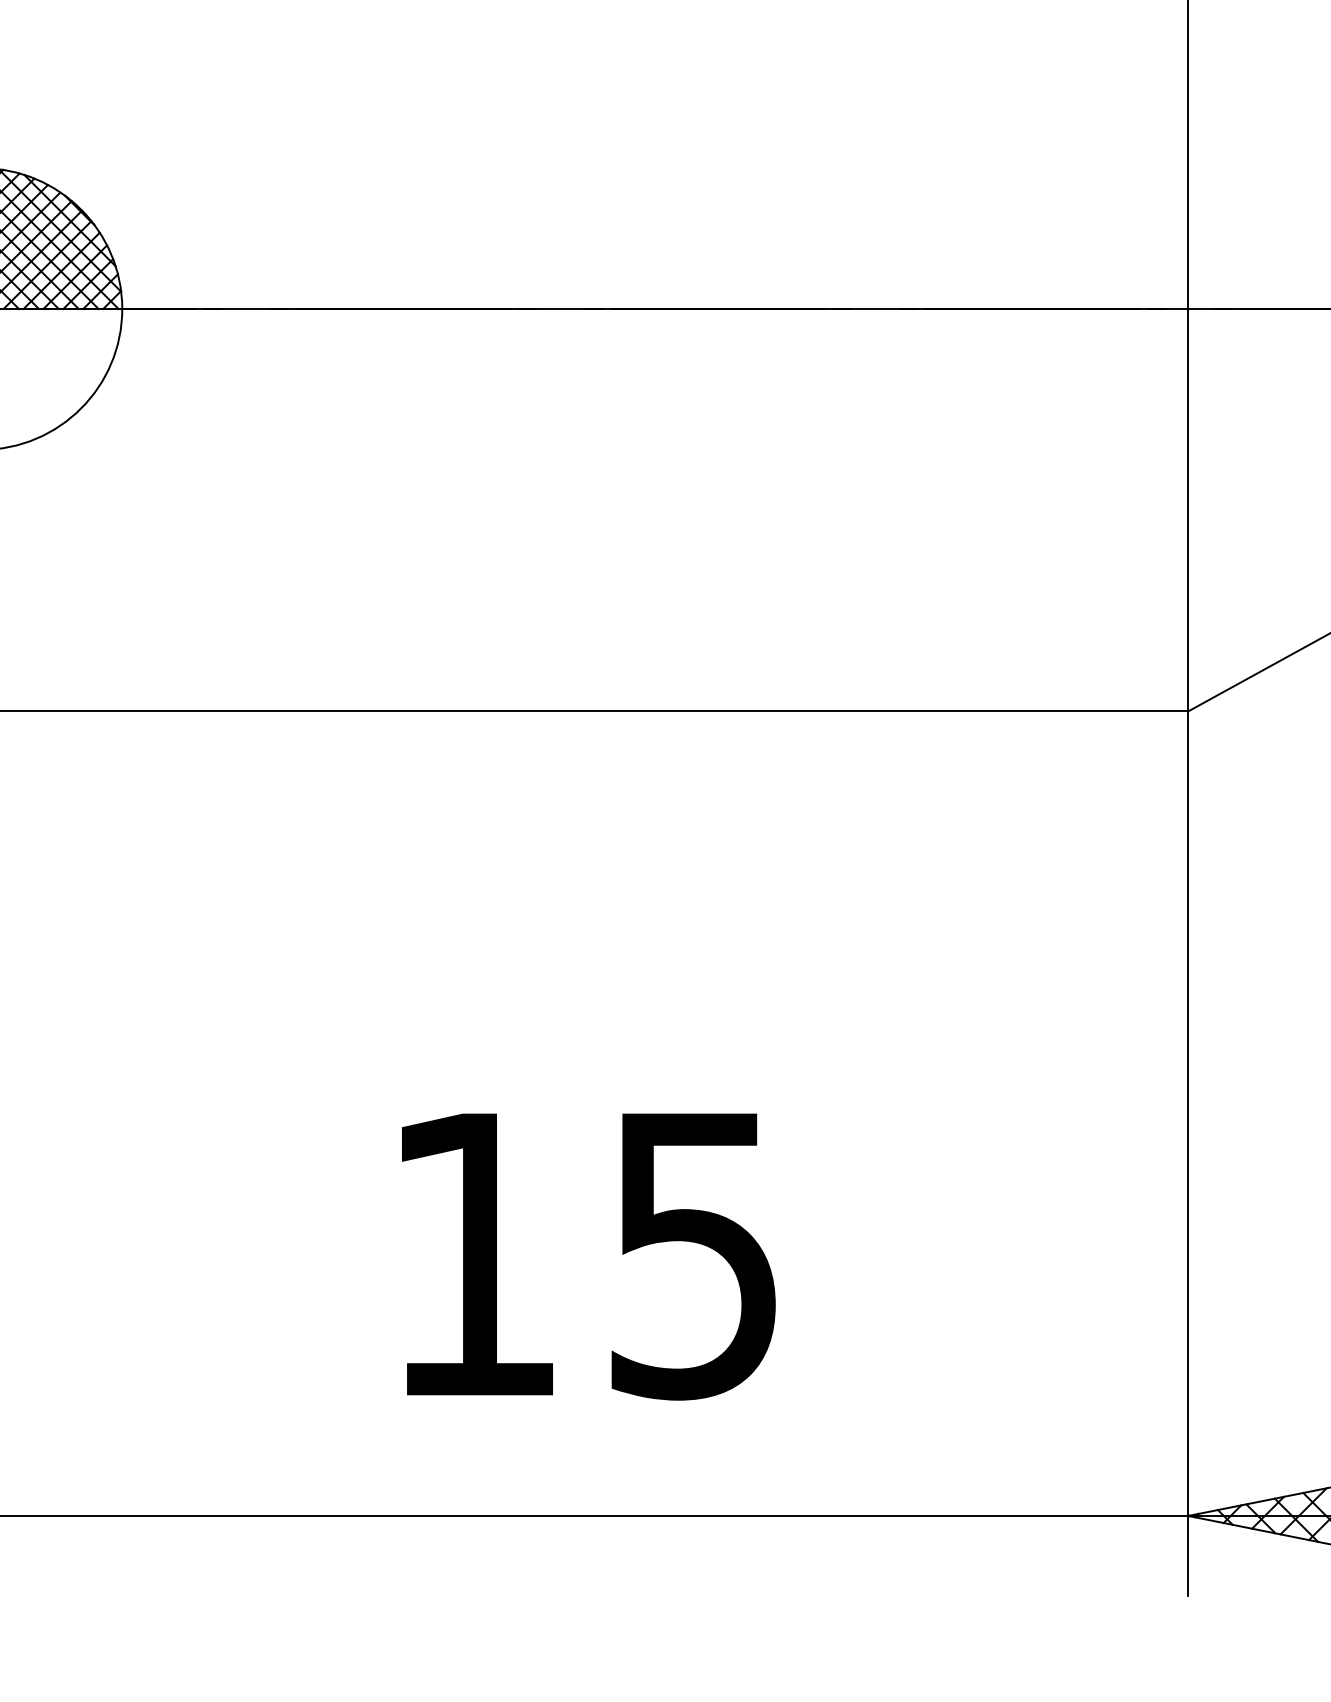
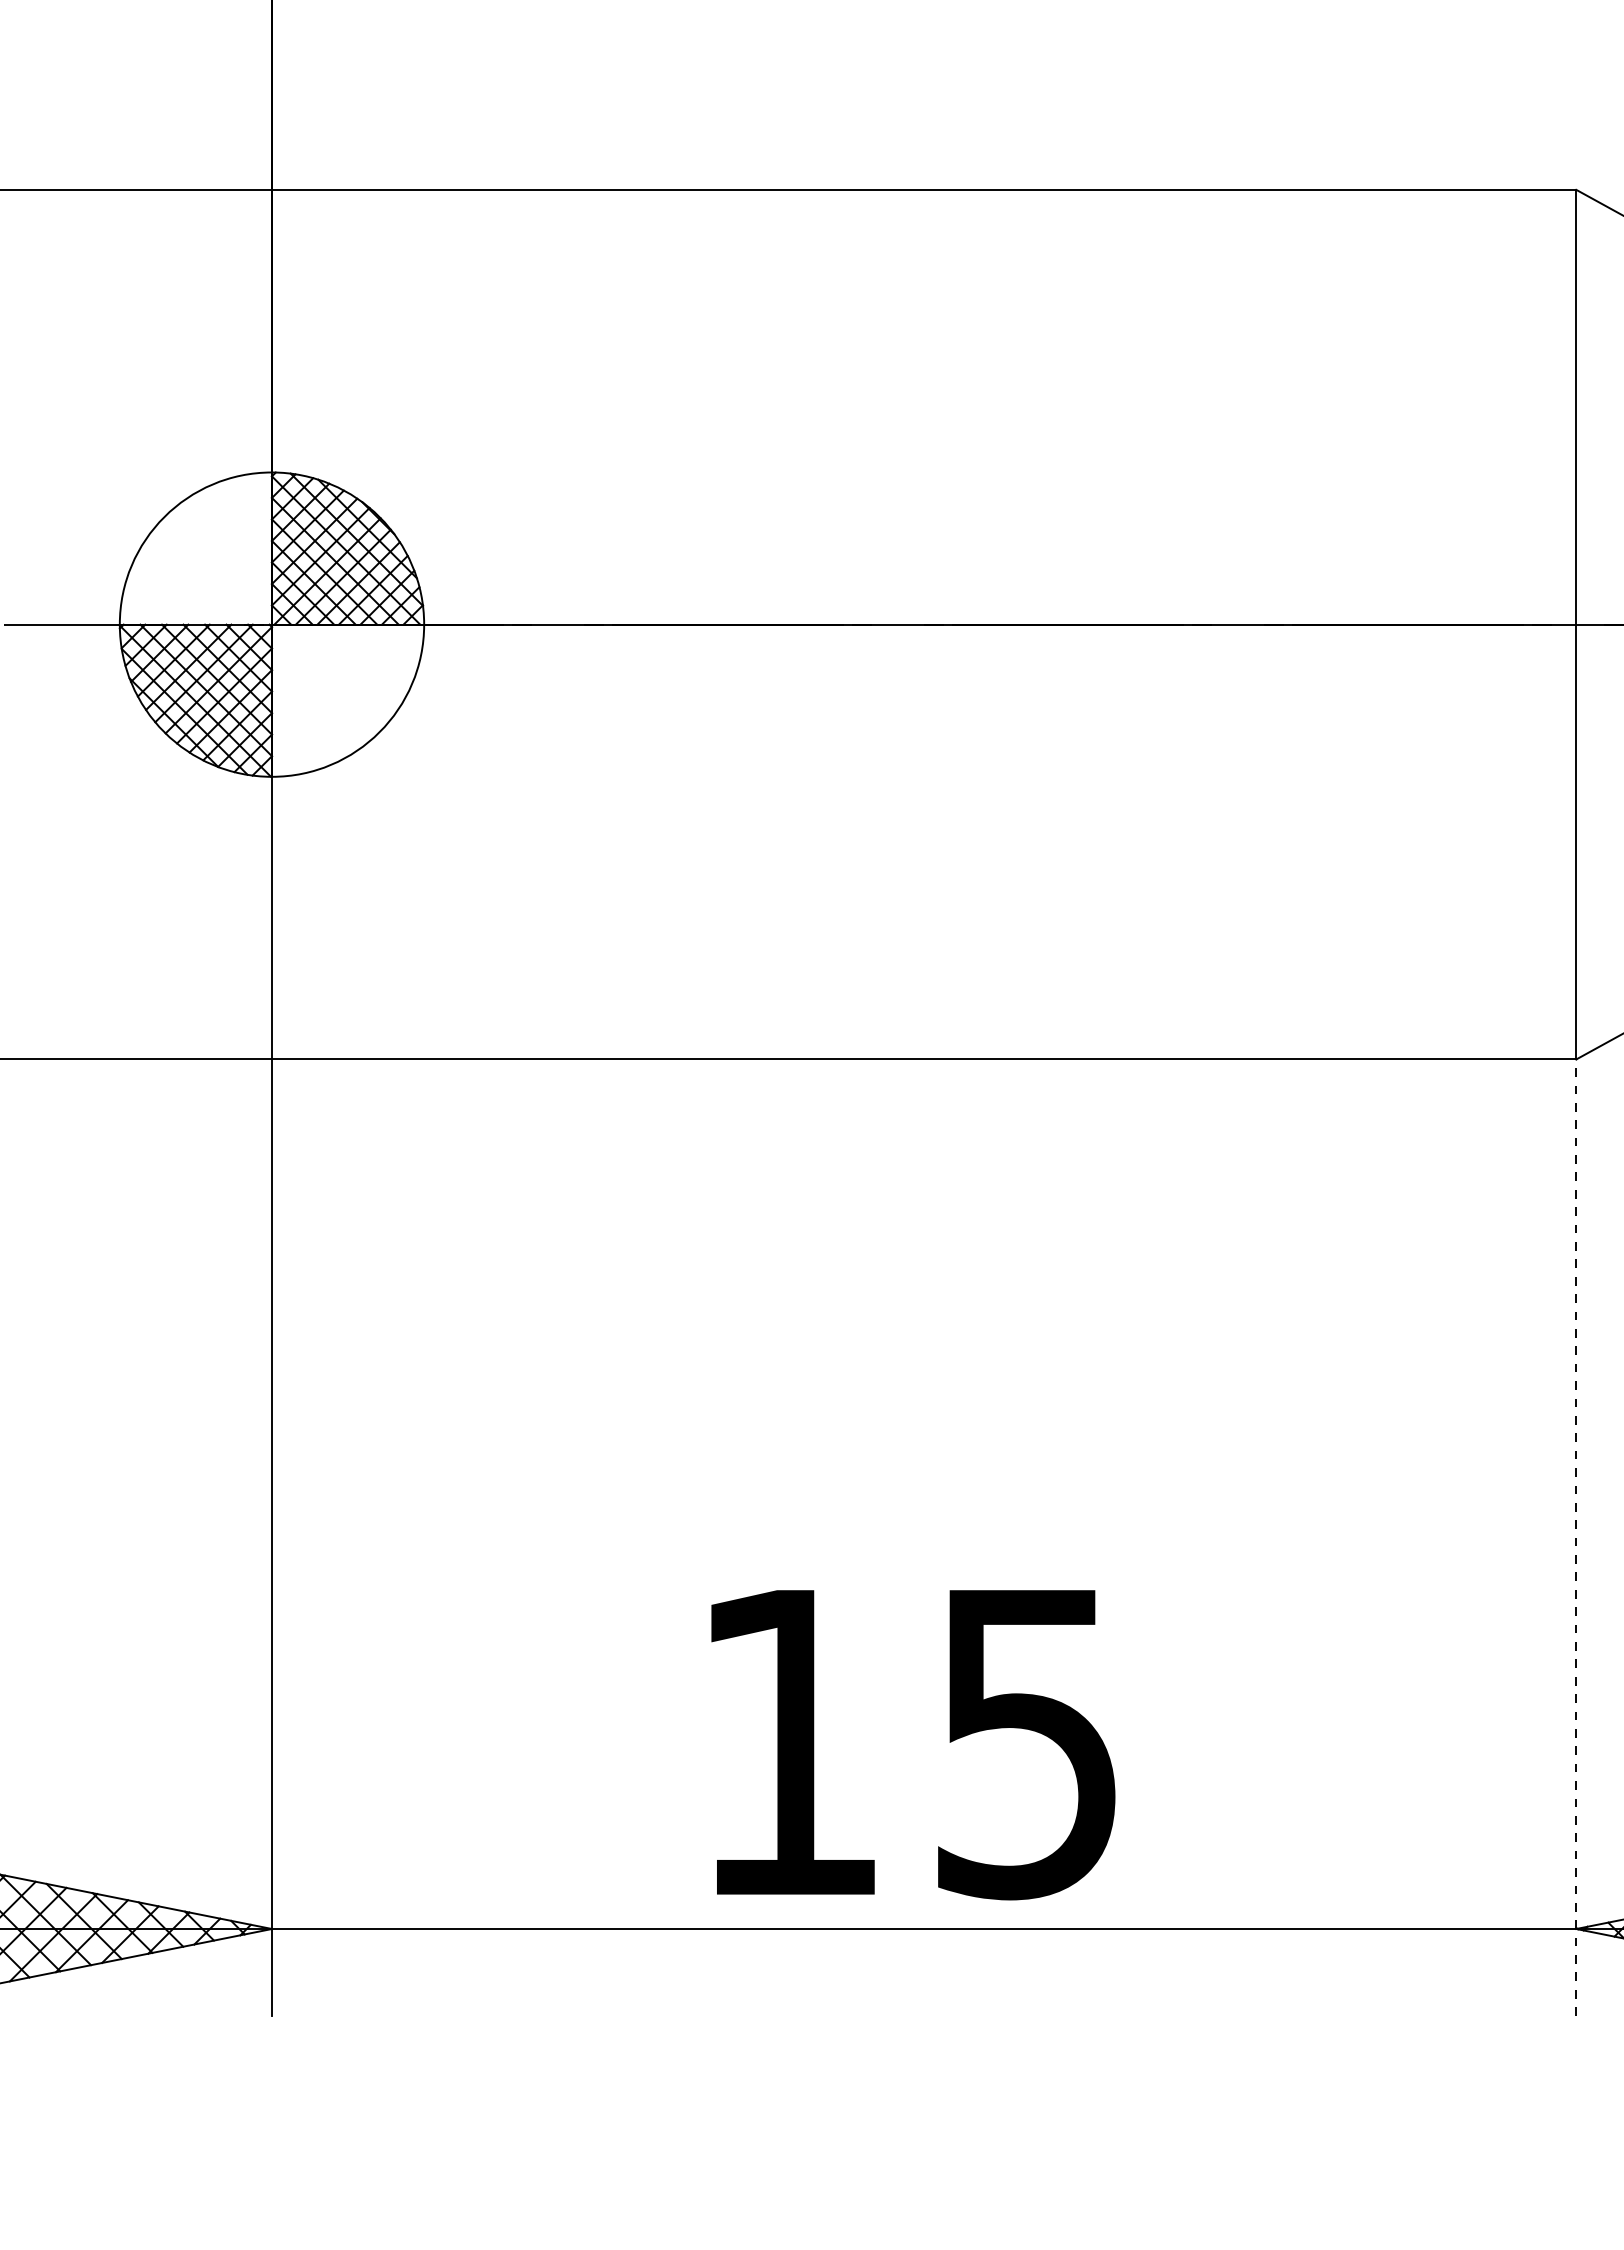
line: (1188, 1153) -> (1576, 1537), solid -> dashed
text: (588, 1257) -> (913, 1745), moved

